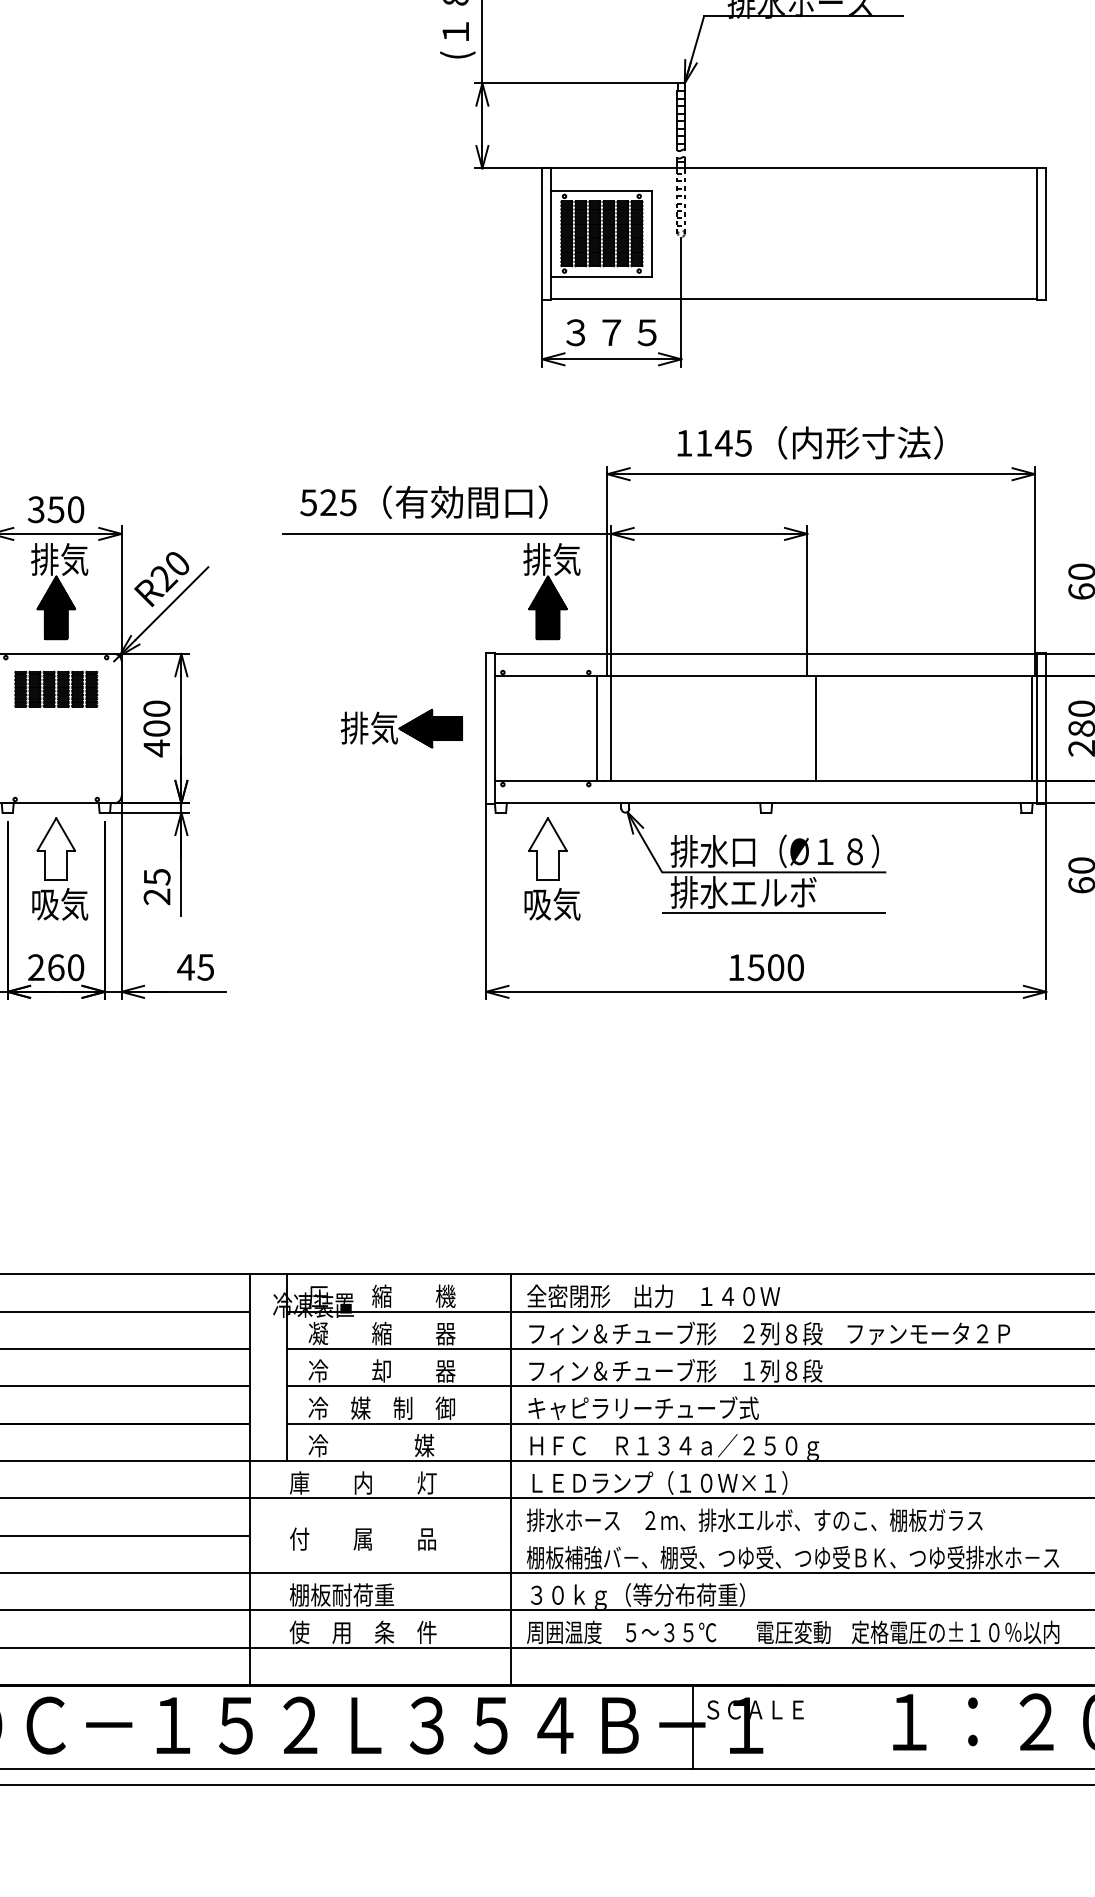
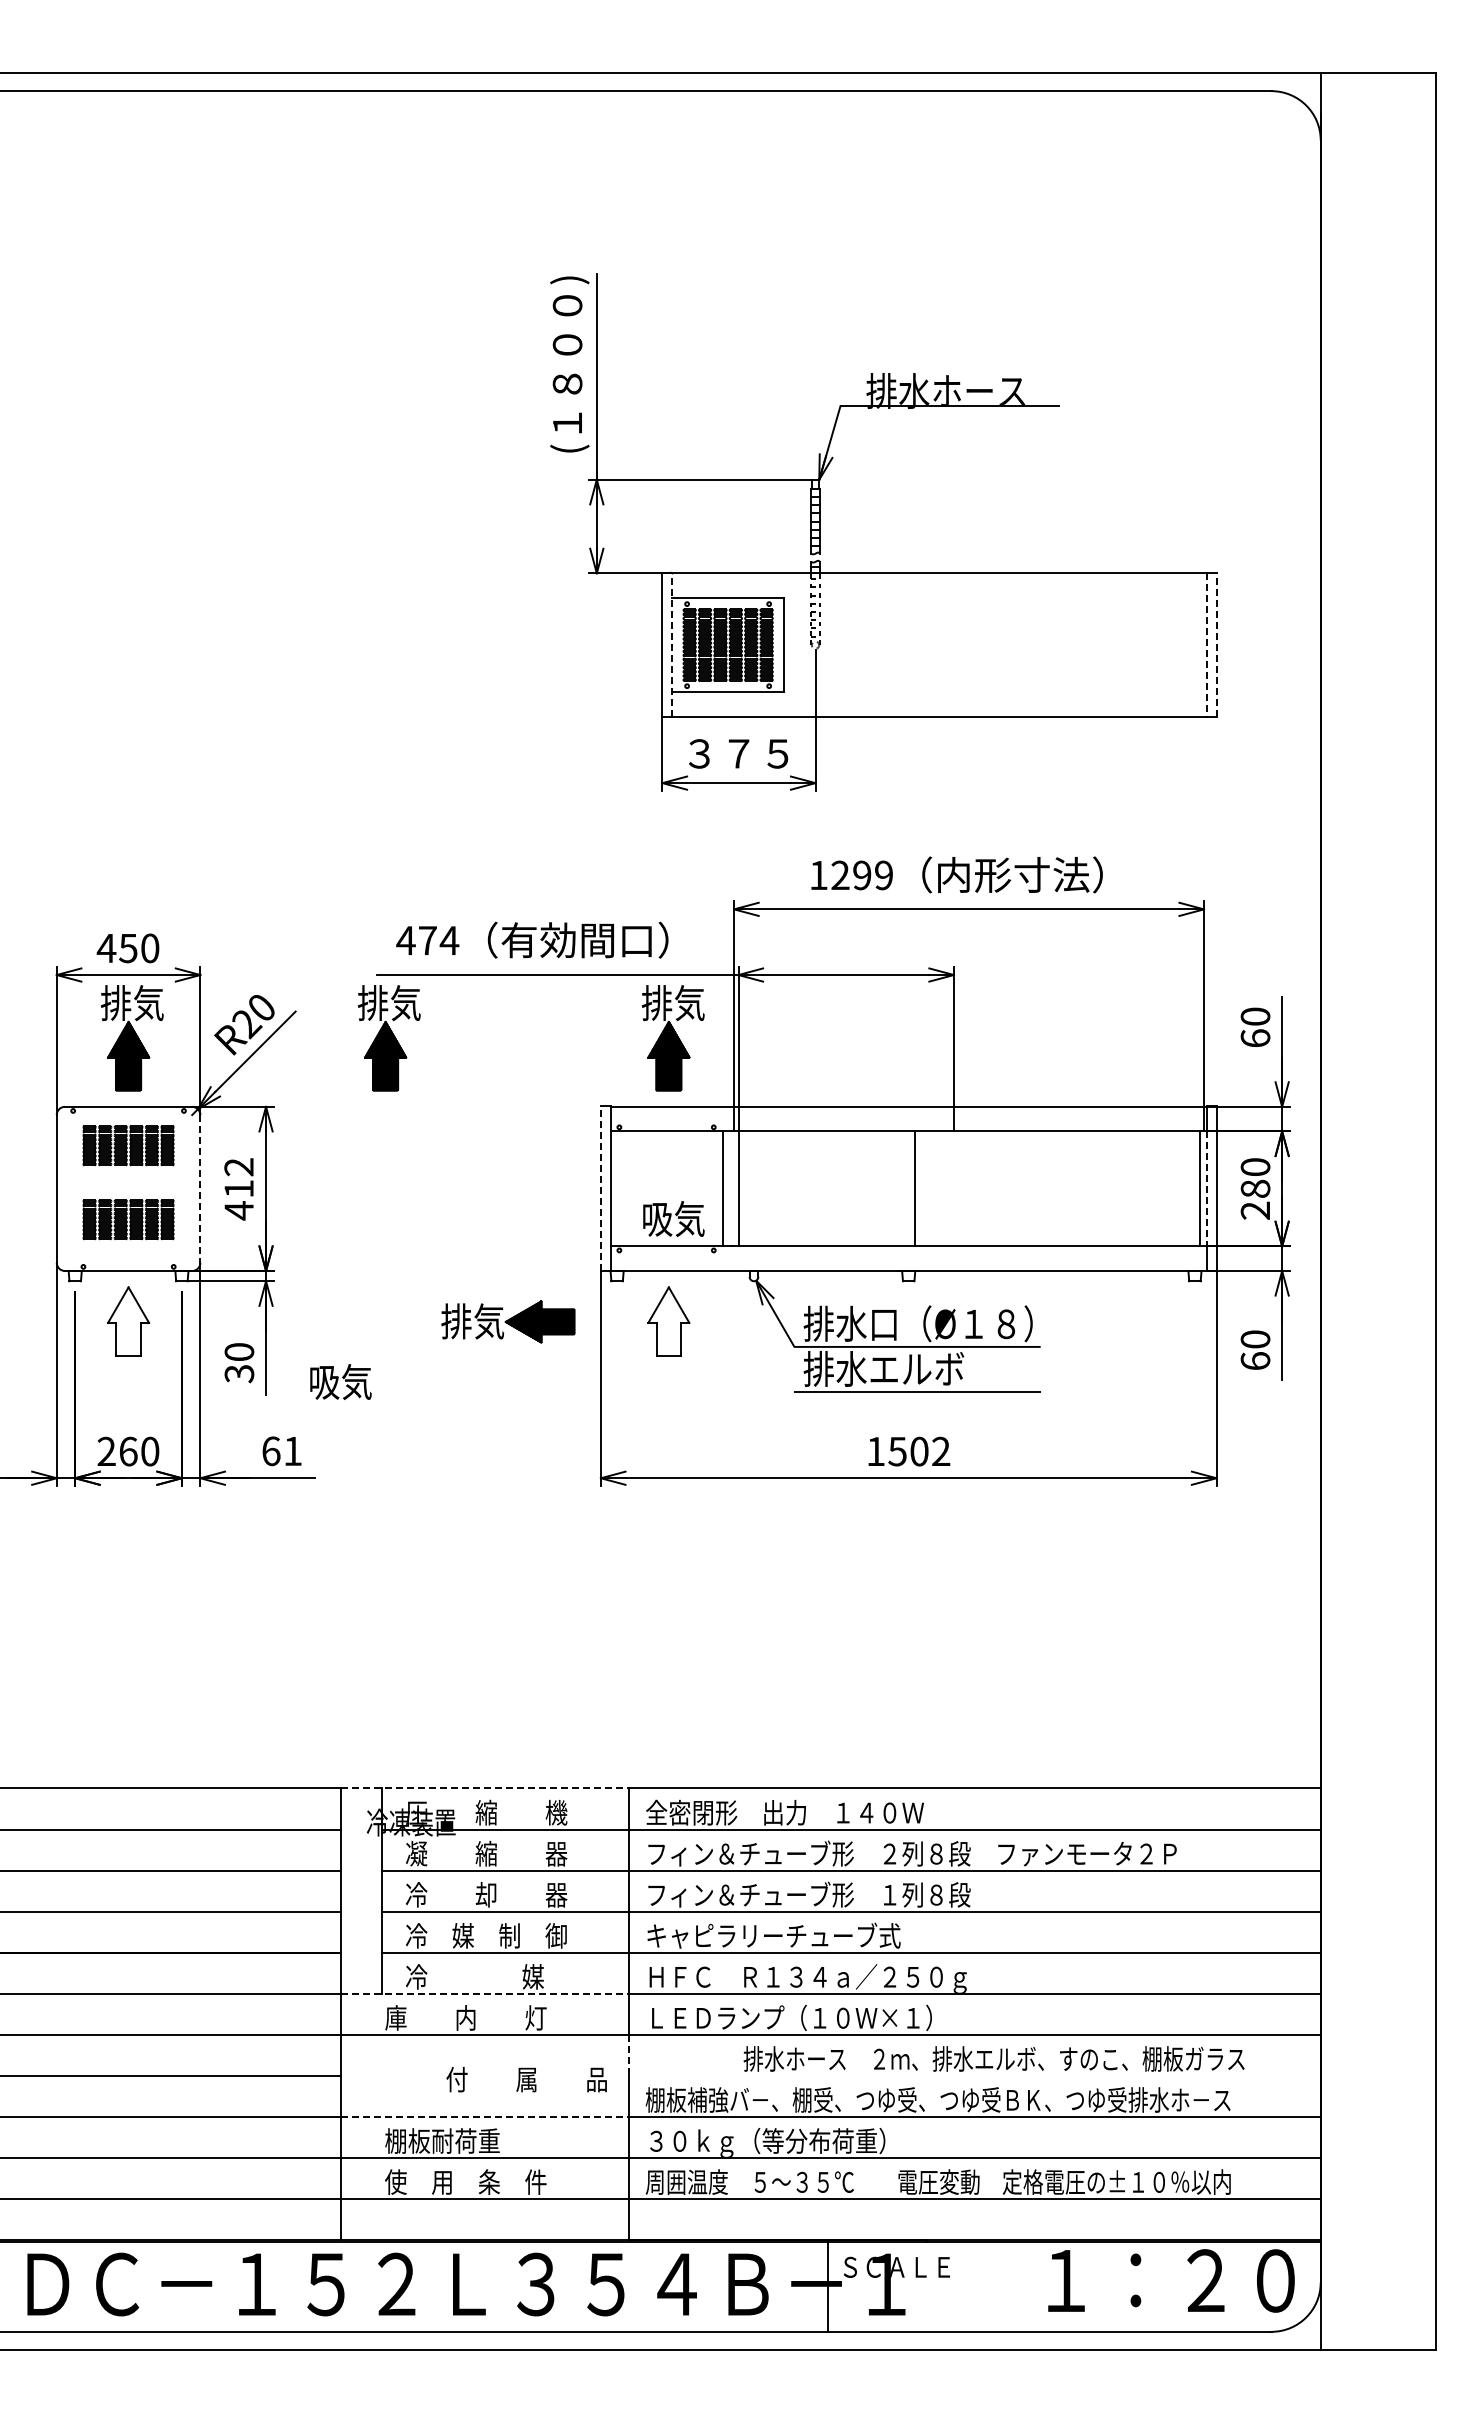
line: (1046, 233) -> (1216, 644), solid -> dashed
line: (551, 234) -> (672, 645), solid -> dashed
line: (1037, 234) -> (1206, 645), solid -> dashed
text: (723, 443) -> (861, 875), 1145 -> 1299
text: (328, 502) -> (427, 940), 525 -> 474
text: (36, 509) -> (106, 948), 350 -> 450
part: (293, 591) -> (389, 1038), added
text: (156, 718) -> (238, 1177), 400 -> 412
line: (121, 728) -> (200, 1188), solid -> dashed
part: (402, 728) -> (508, 1321), moved
line: (485, 728) -> (600, 1188), solid -> dashed
line: (816, 728) -> (915, 1188), moved
line: (1037, 729) -> (1206, 1189), solid -> dashed
part: (56, 756) -> (128, 1219), added
text: (157, 887) -> (239, 1363), 25 -> 30
text: (59, 903) -> (340, 1381), moved
text: (552, 903) -> (673, 1218), moved
text: (195, 967) -> (281, 1451), 45 -> 61
text: (796, 967) -> (941, 1451), 1500 -> 1502
line: (380, 1274) -> (484, 1788), solid -> dashed
line: (380, 1460) -> (484, 1993), solid -> dashed
line: (511, 1517) -> (628, 2055), solid -> dashed
text: (754, 1519) -> (993, 2058), moved
text: (362, 1539) -> (526, 2079), moved
line: (380, 1572) -> (484, 2116), solid -> dashed

